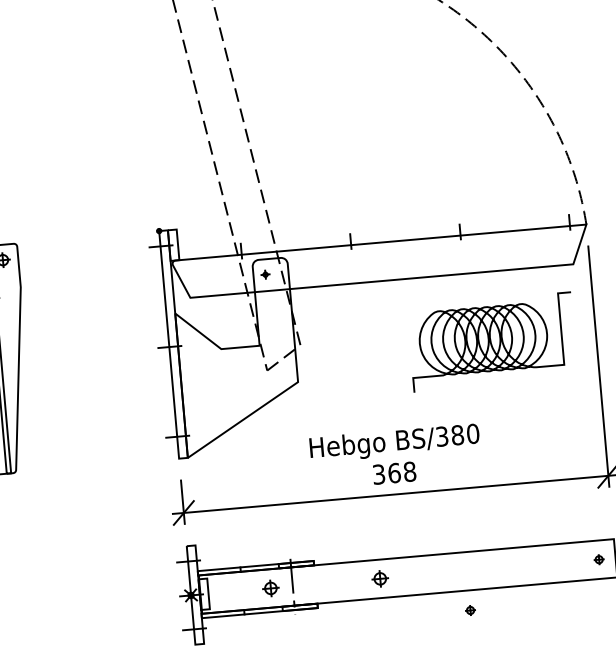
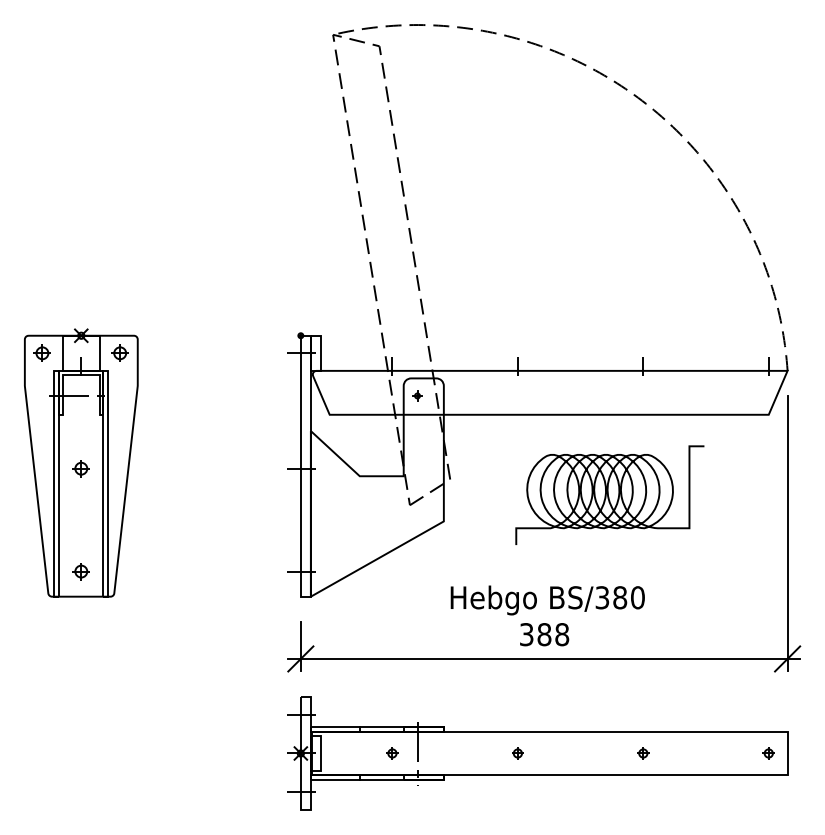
curve: (491, 341) -> (608, 494), moved
text: (394, 473) -> (544, 634), 368 -> 388
part: (380, 578) -> (517, 753), size x0.62
part: (271, 588) -> (392, 753), size x0.62
part: (470, 610) -> (643, 753), moved

